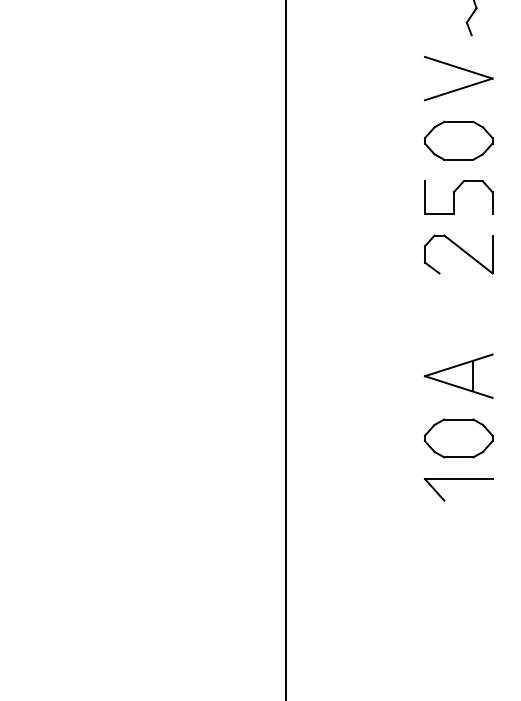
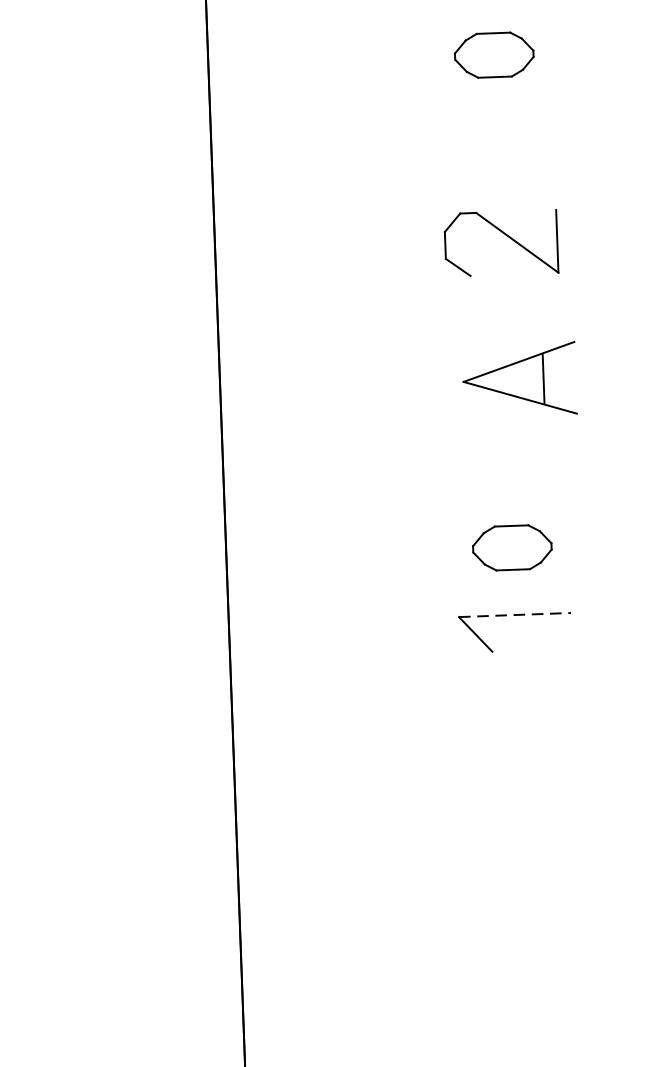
part: (458, 140) -> (493, 54), size x0.7
part: (458, 197) -> (497, 149), removed
part: (458, 375) -> (519, 378), moved
part: (458, 438) -> (512, 547), size x0.7
line: (458, 479) -> (514, 615), solid -> dashed

